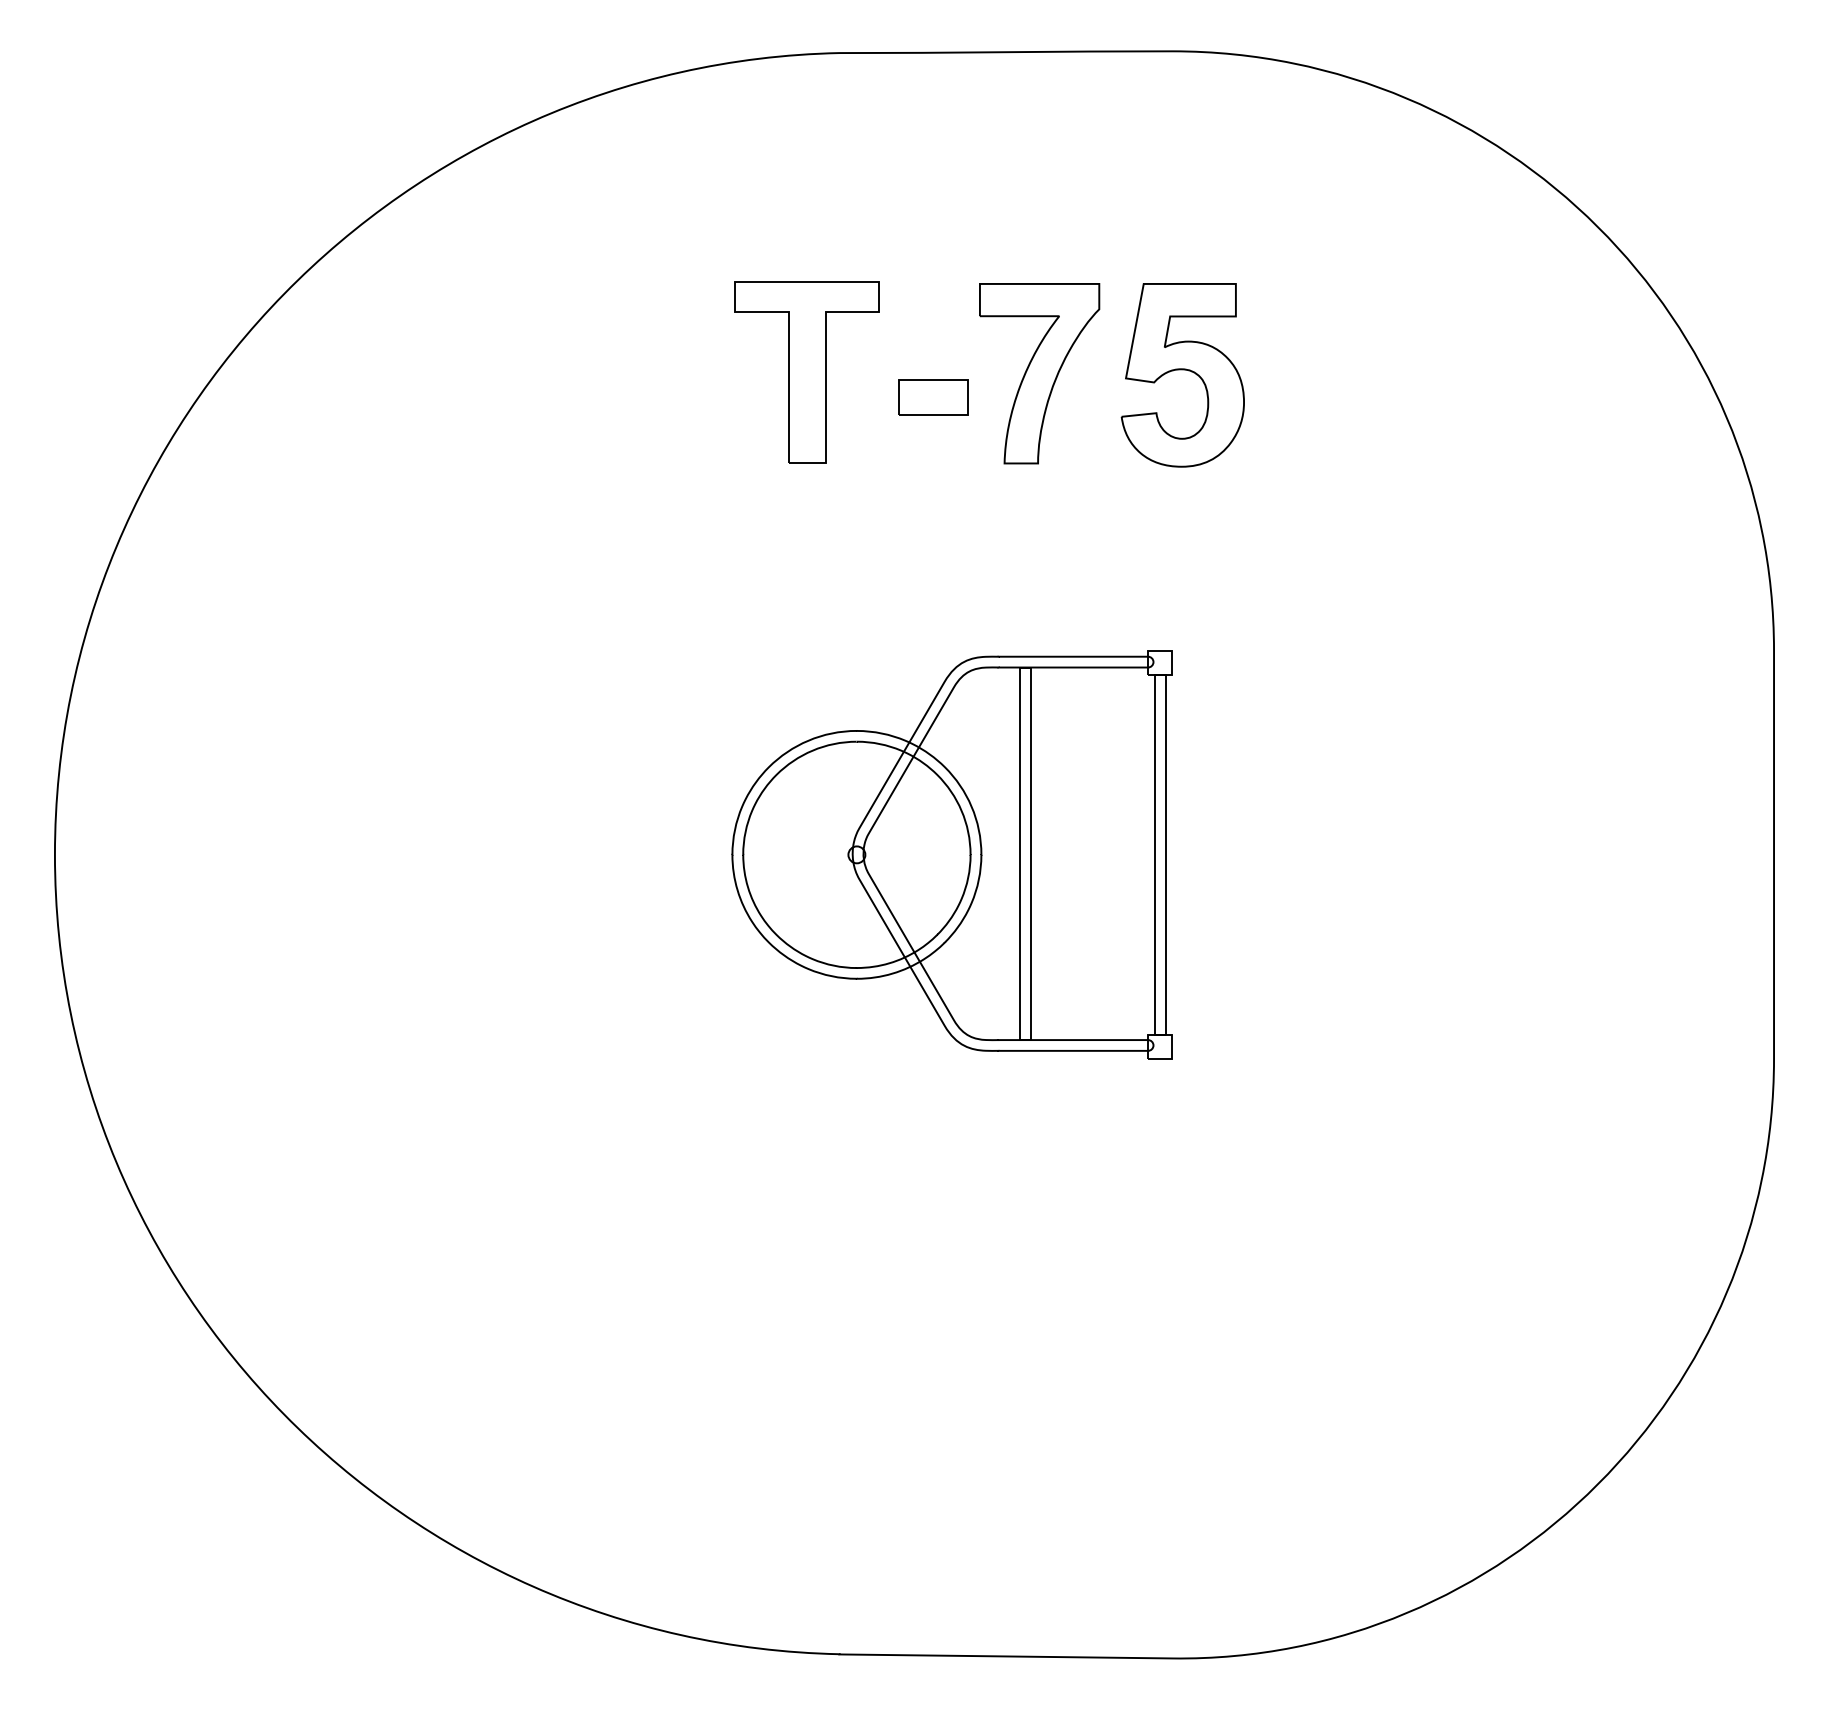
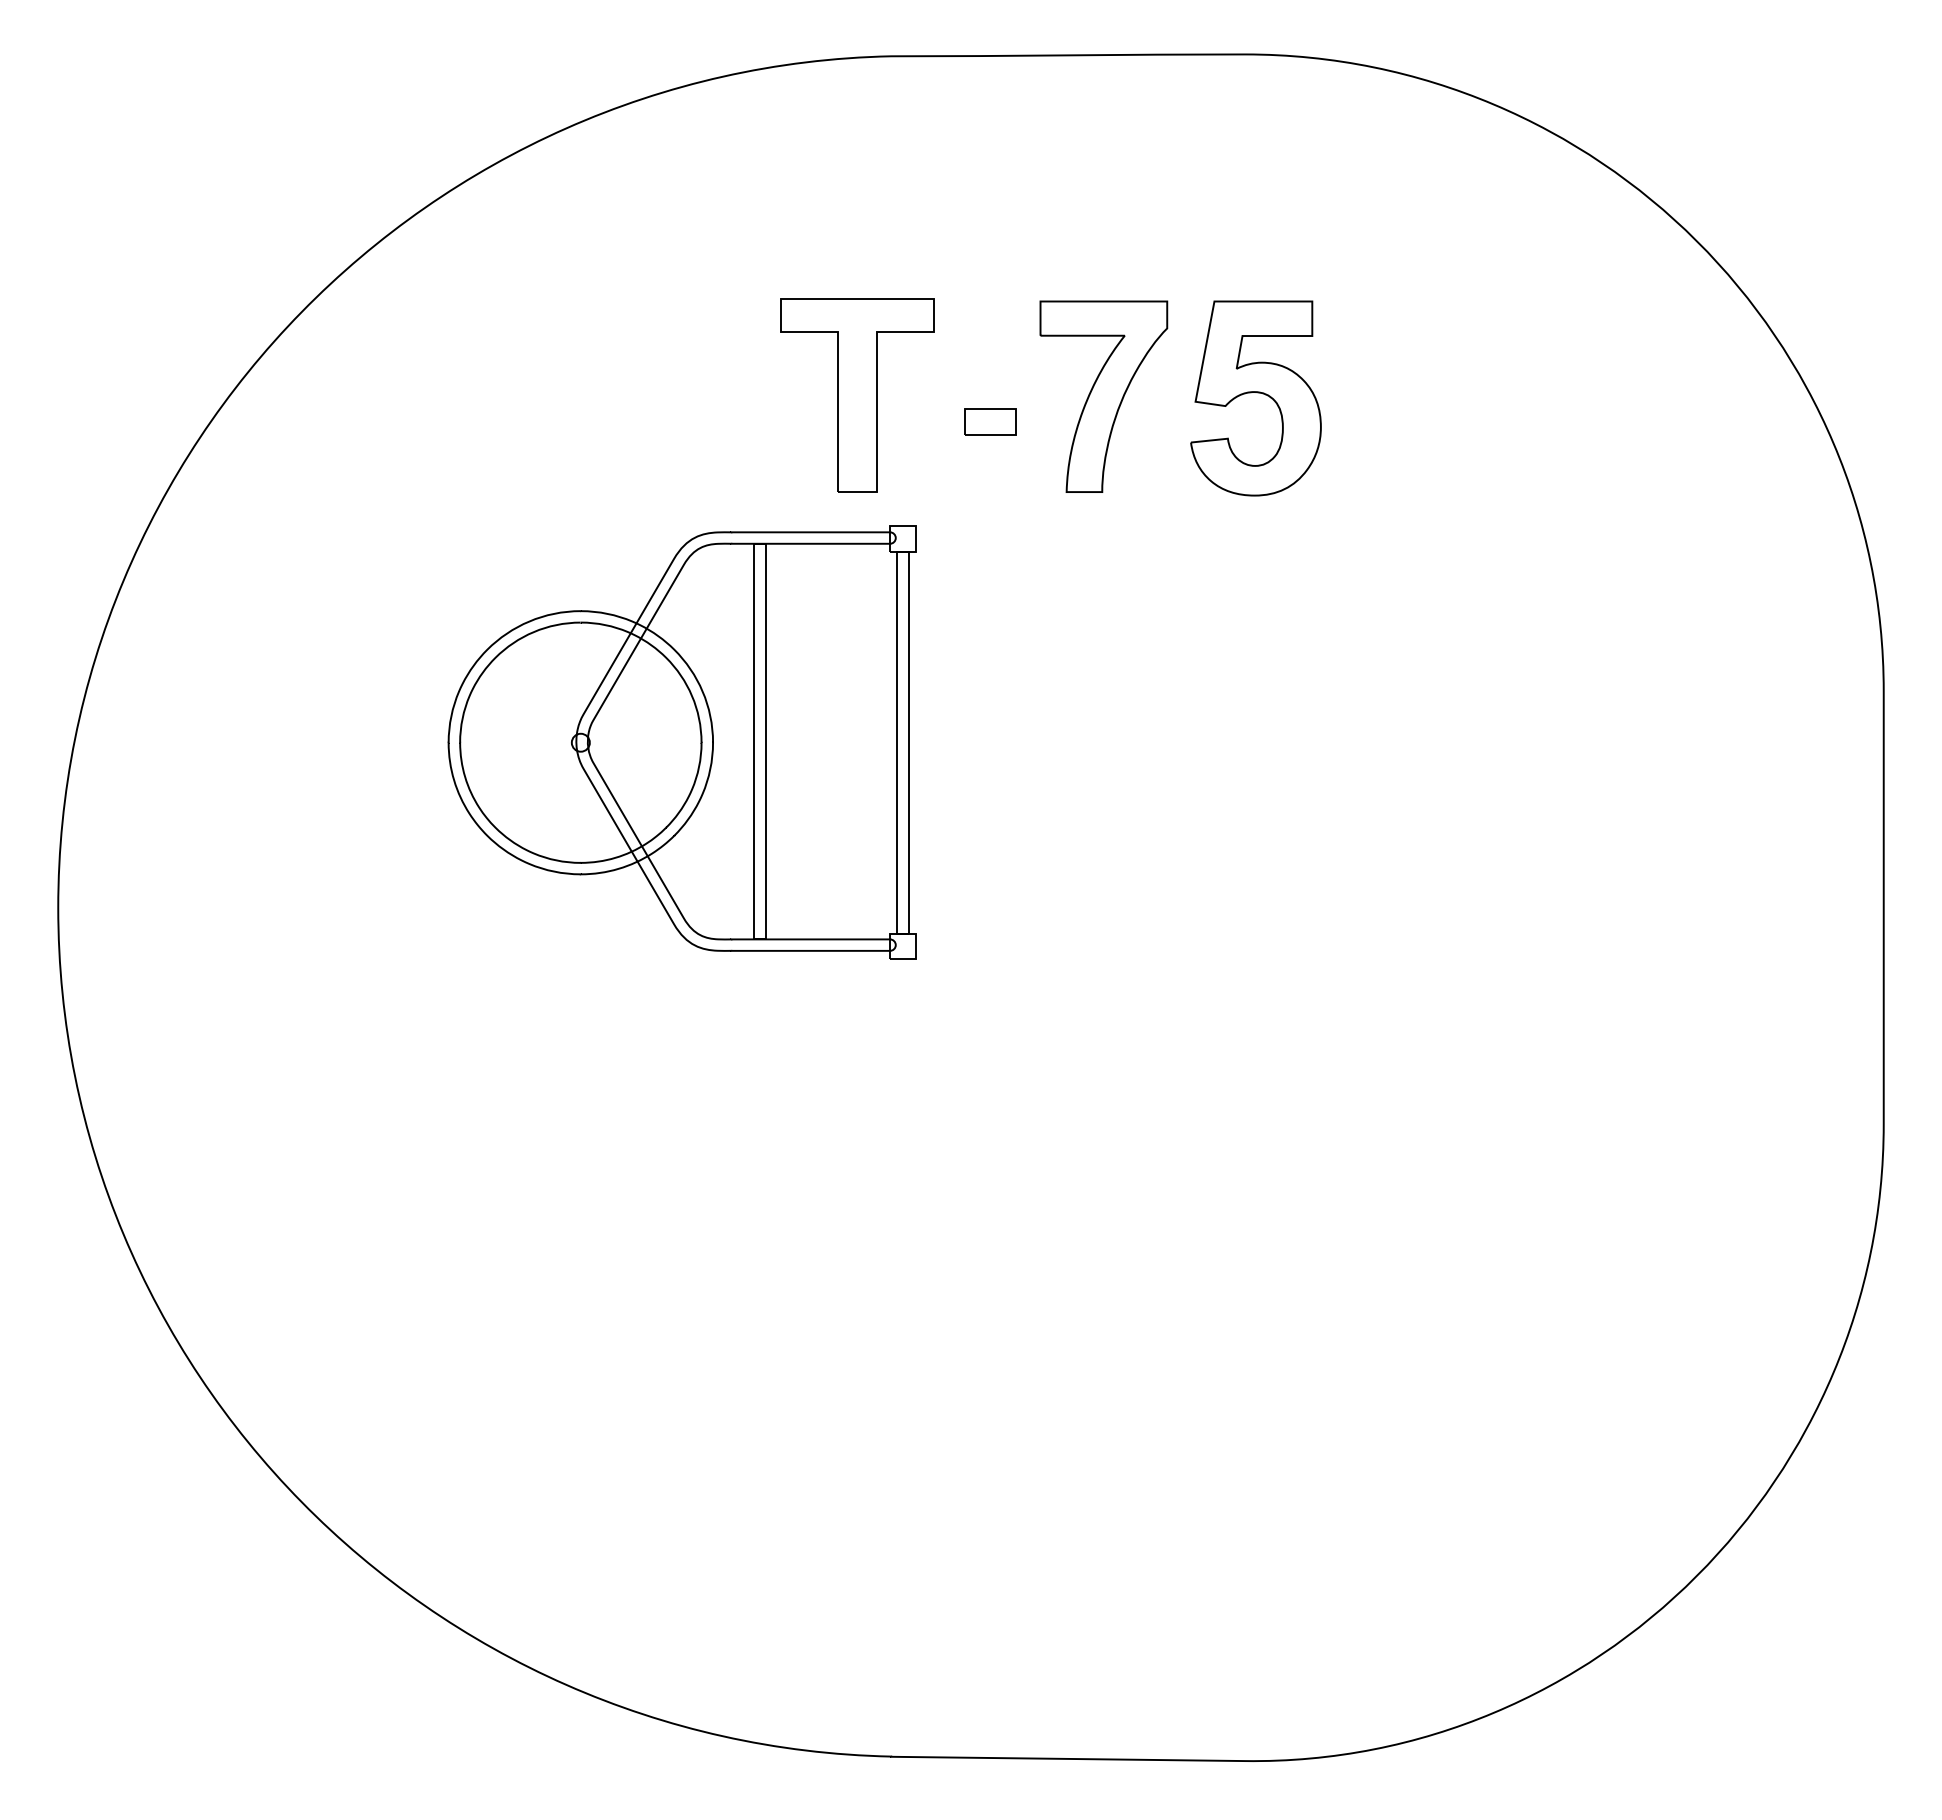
part: (932, 397) -> (990, 422), size x0.7
part: (951, 854) -> (681, 742), moved

